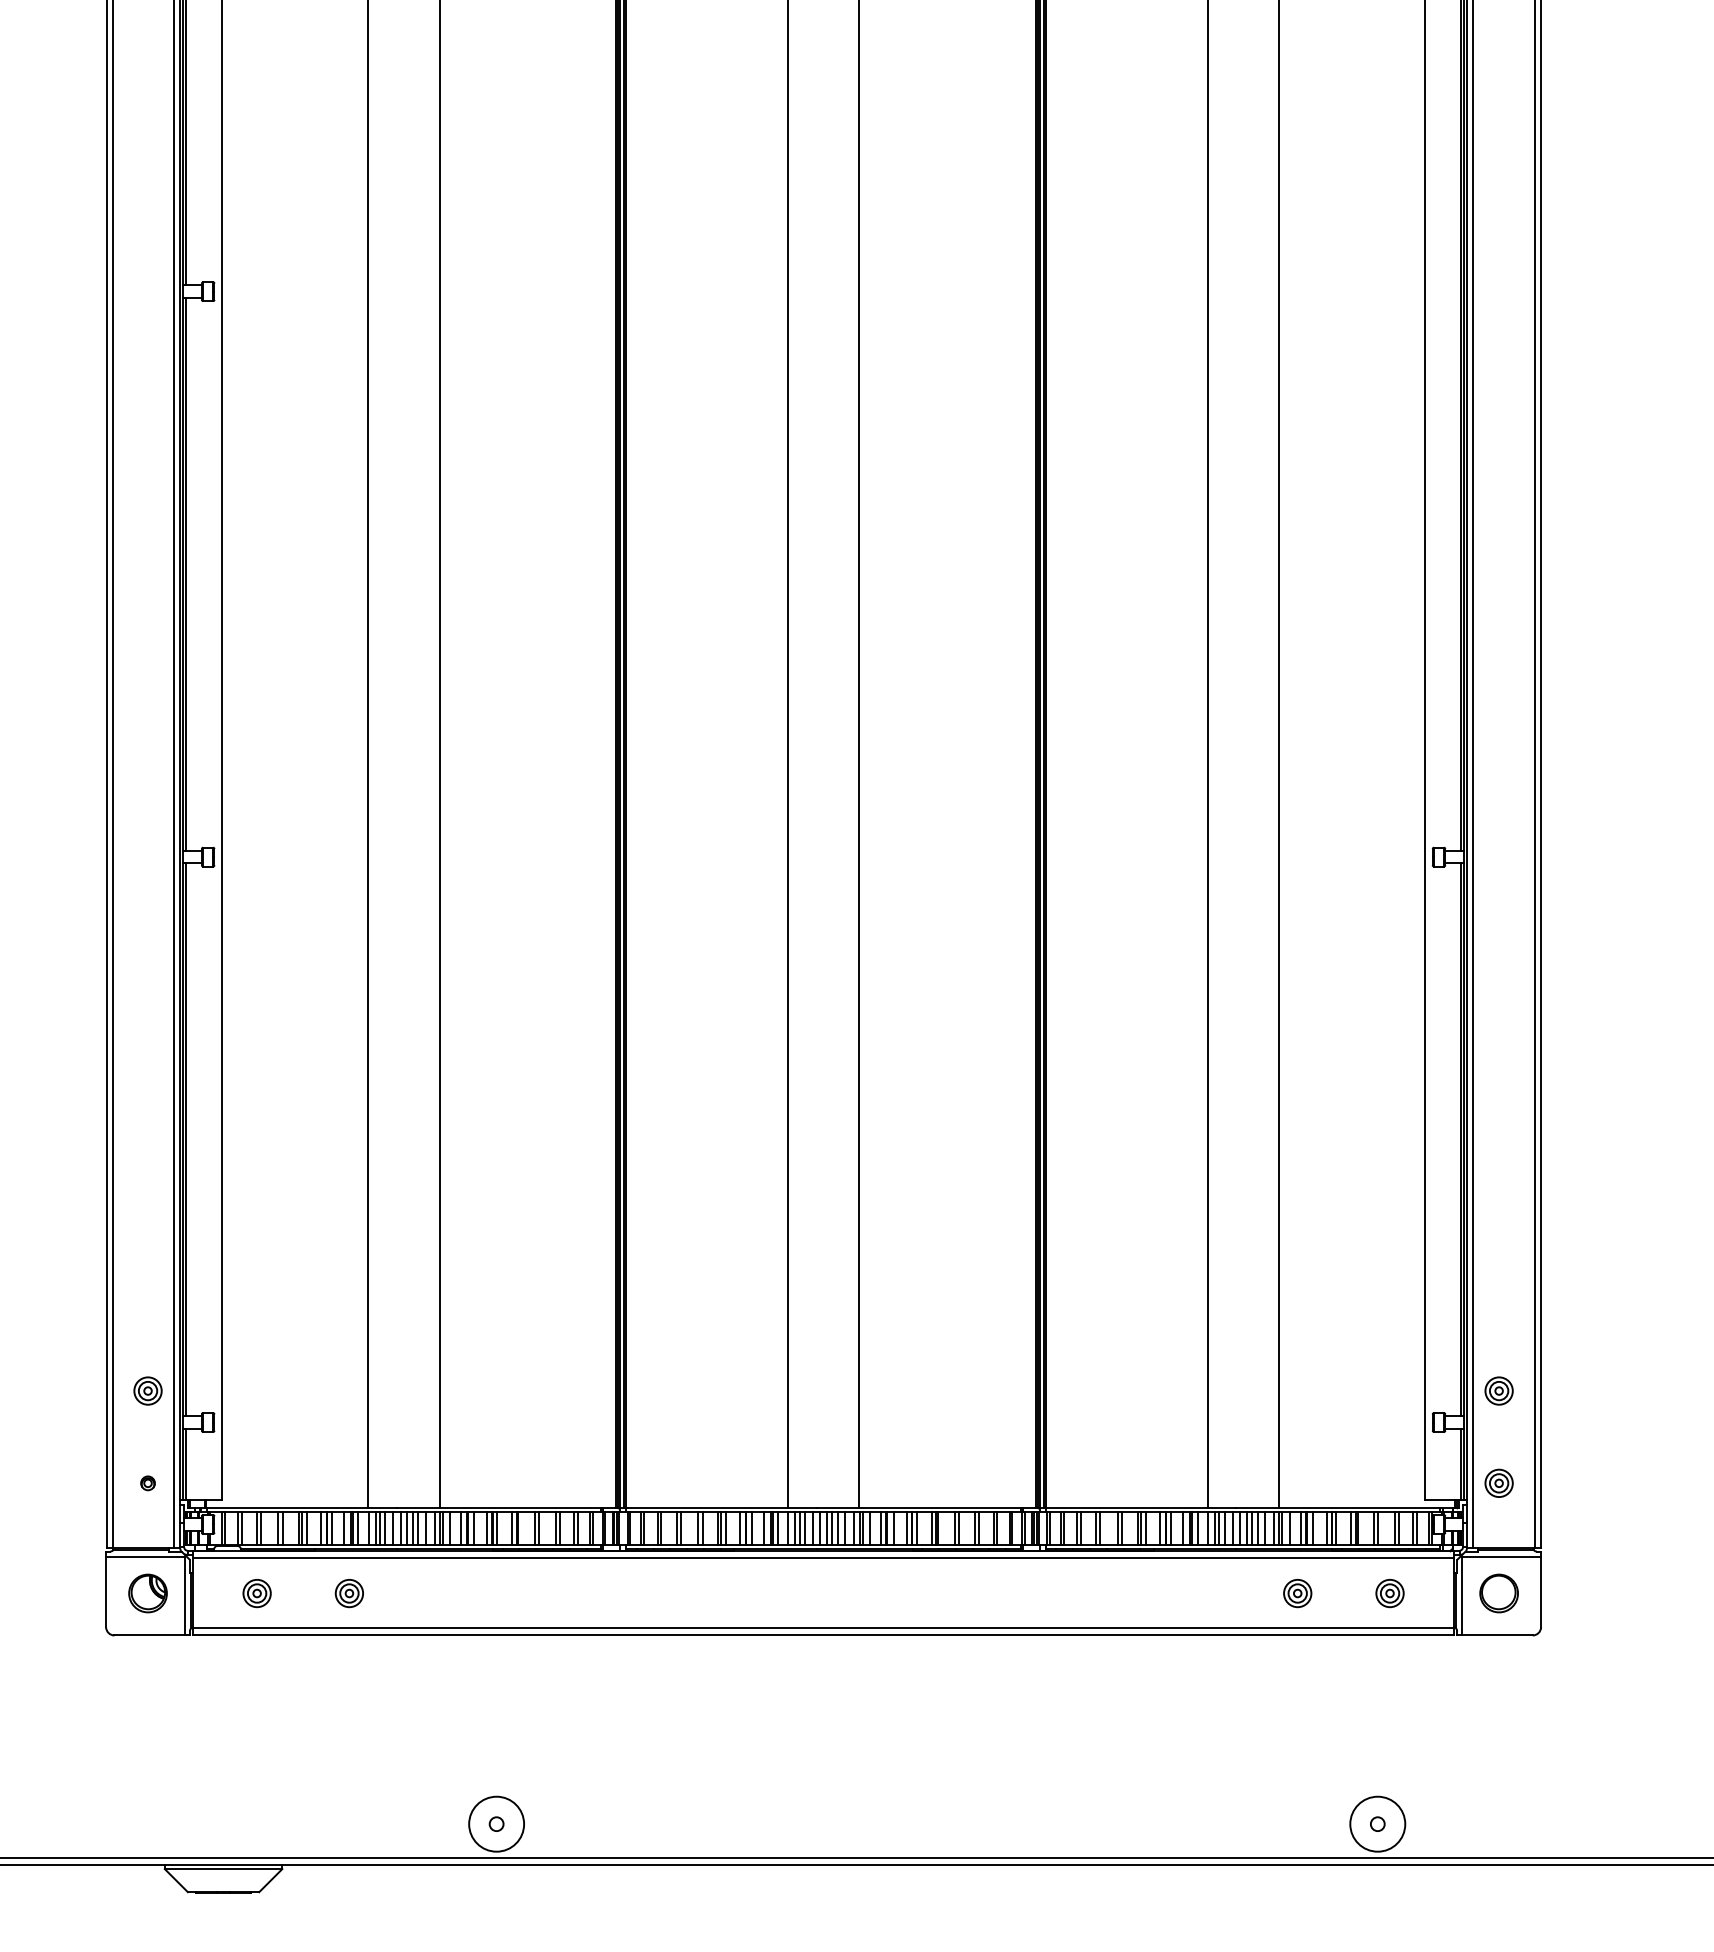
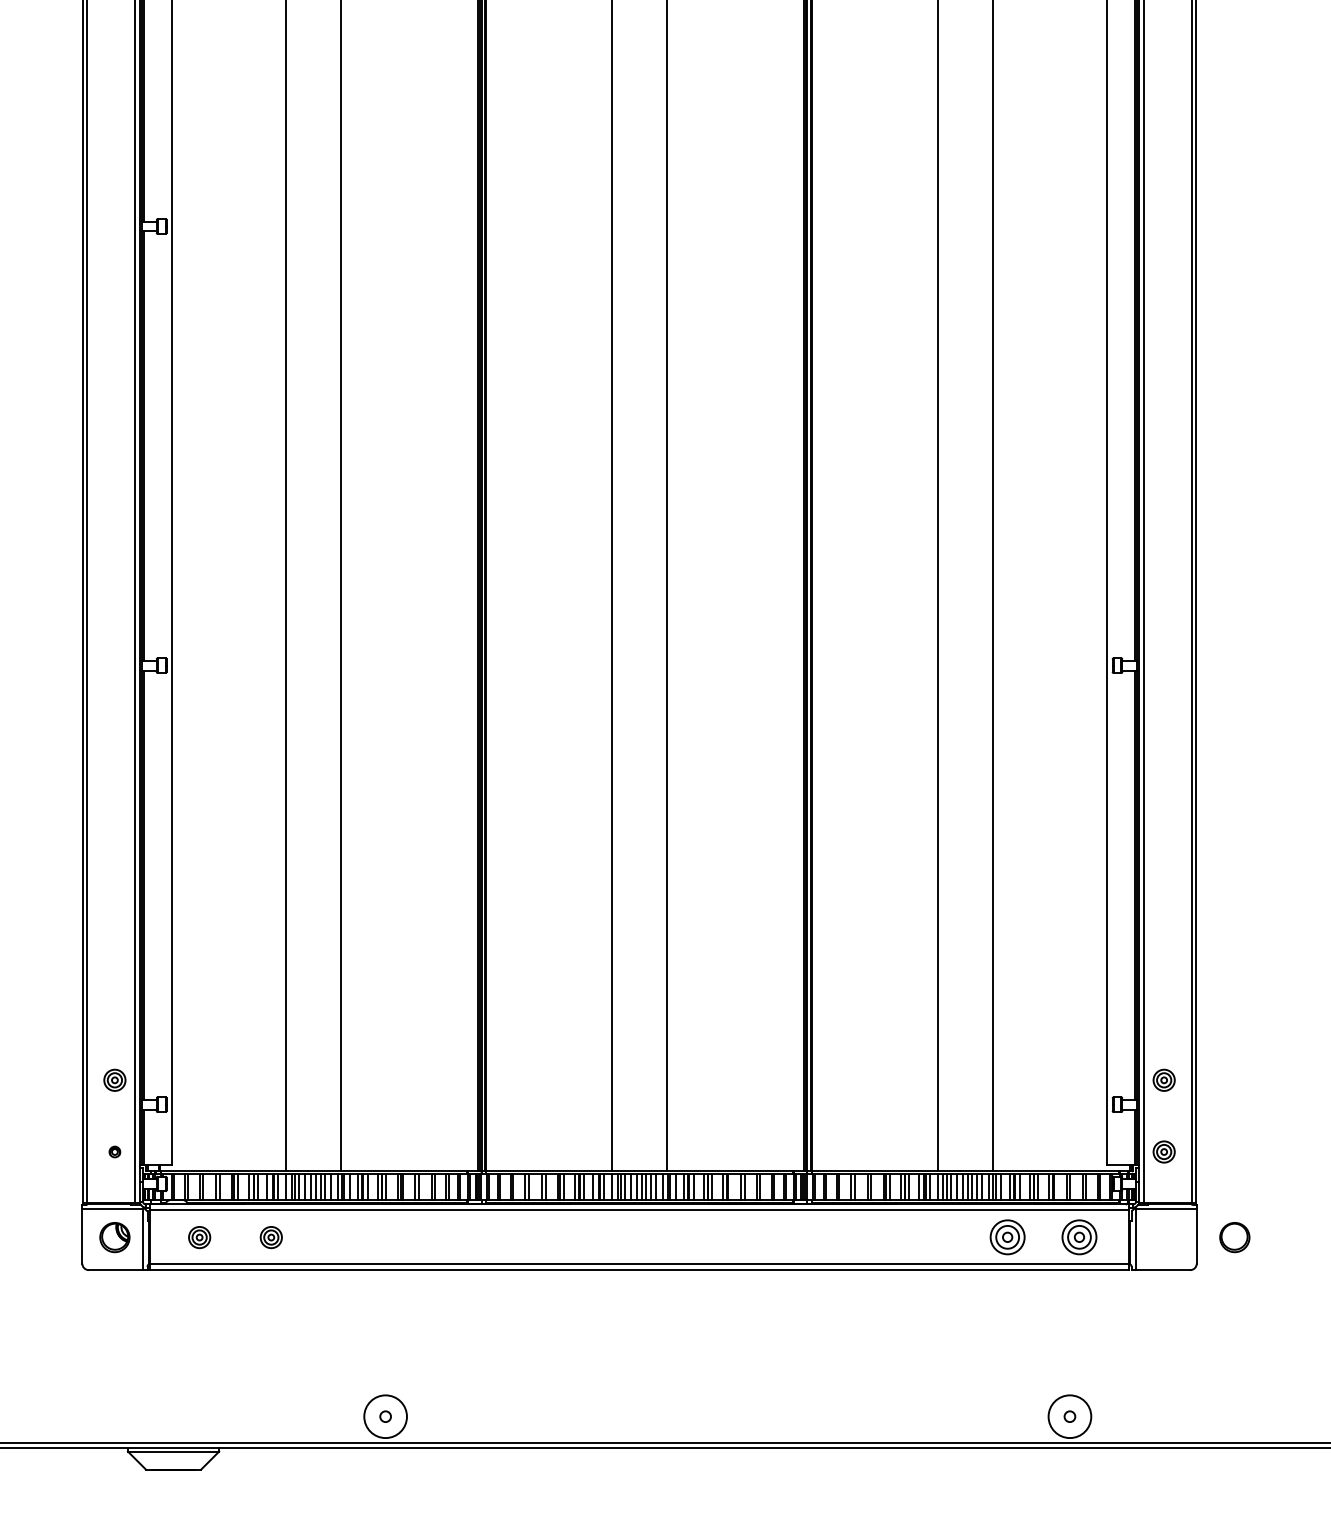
part: (1297, 1593) -> (1007, 1237), size x1.6
part: (1389, 1593) -> (1079, 1237), size x1.6
part: (1498, 1593) -> (1234, 1237), moved

